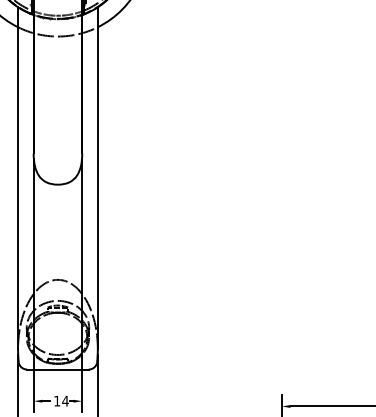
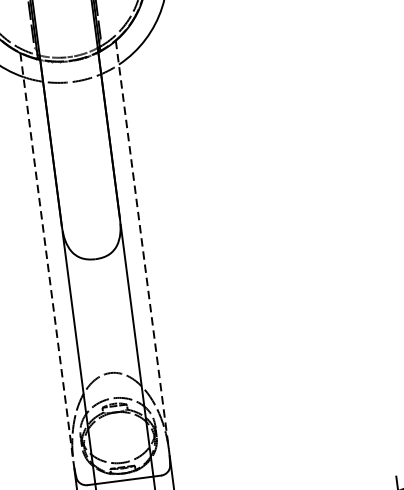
line: (18, 178) -> (47, 257), solid -> dashed
line: (97, 178) -> (142, 245), solid -> dashed

